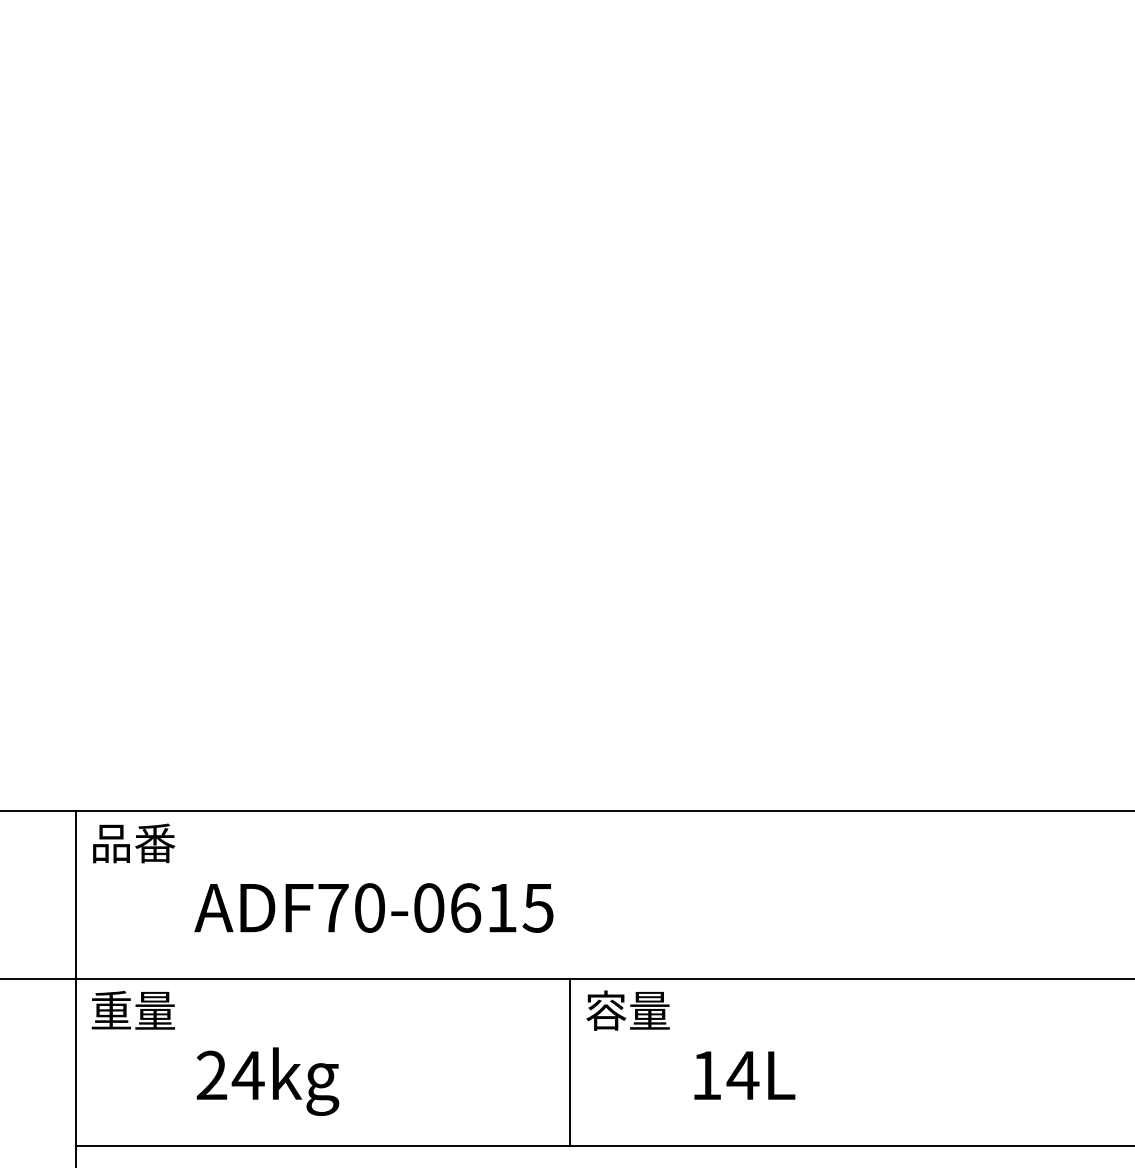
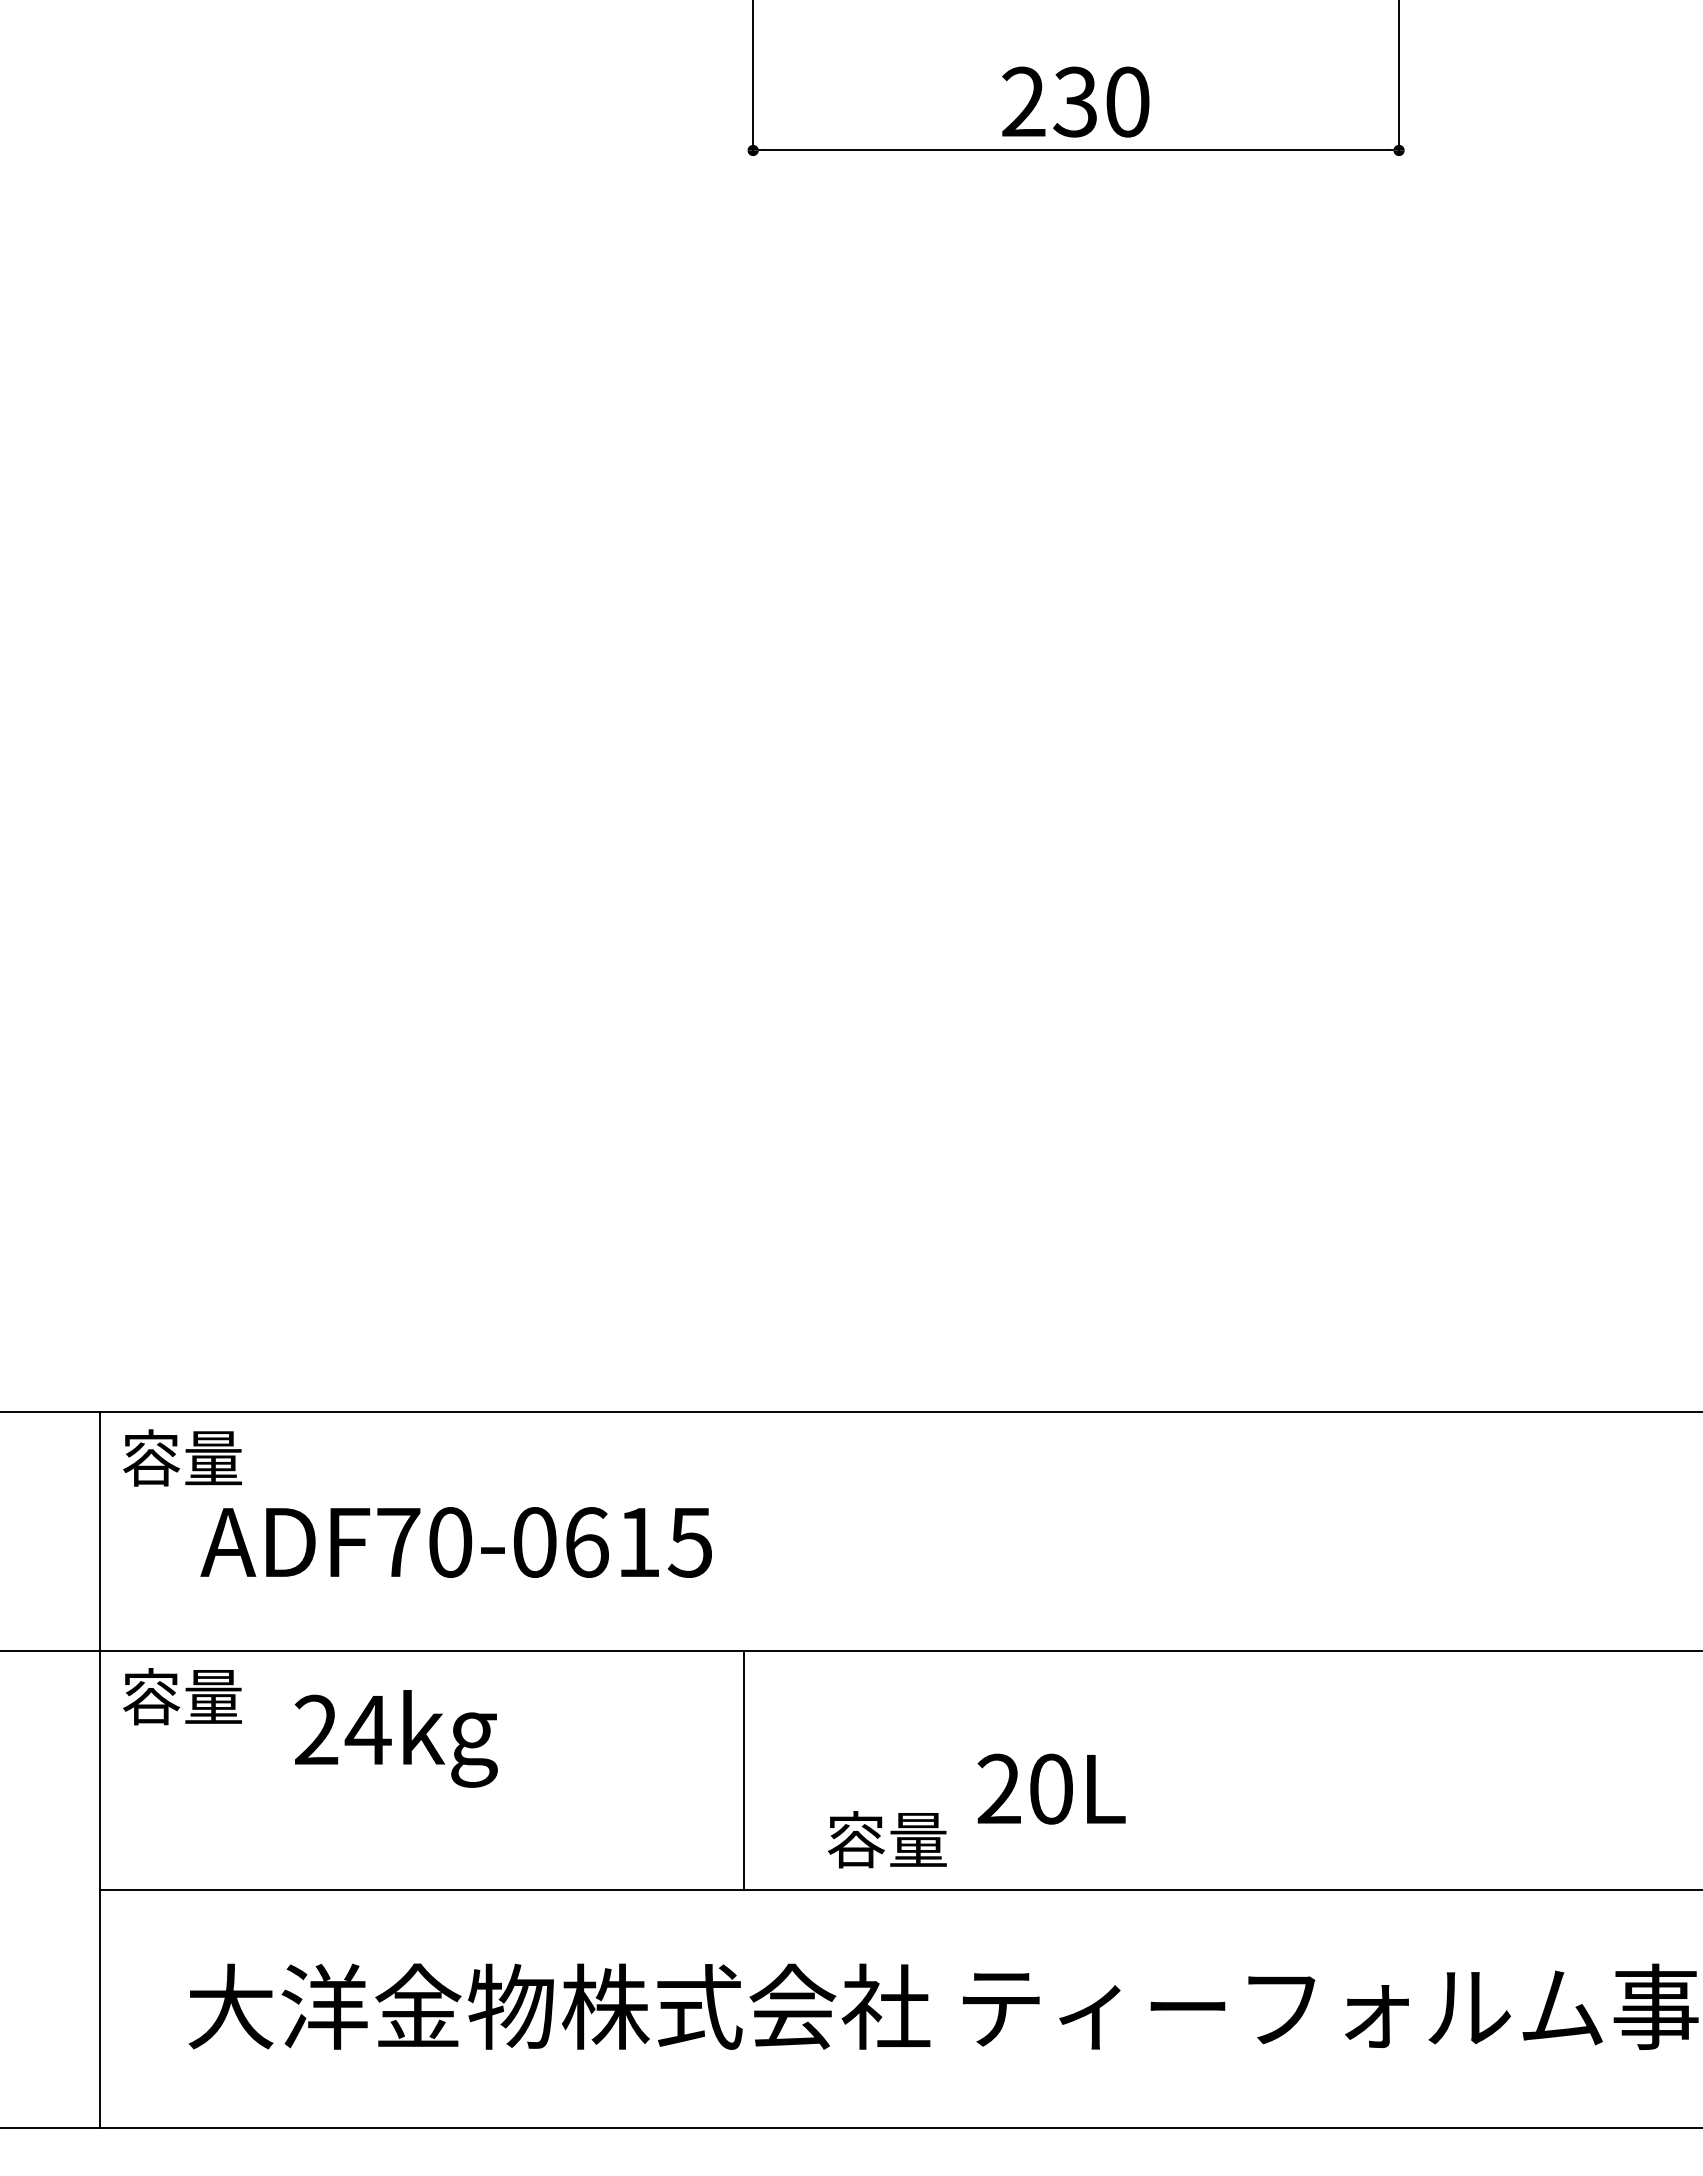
text: (133, 842) -> (182, 1457), 品番 -> 容量
text: (373, 908) -> (455, 1542), moved
text: (111, 1010) -> (151, 1696), 重量 -> 容量
text: (628, 1010) -> (887, 1839), moved
line: (570, 1062) -> (744, 1770), moved
text: (725, 1075) -> (1025, 1788), 14L -> 20L
text: (267, 1081) -> (395, 1738), moved

